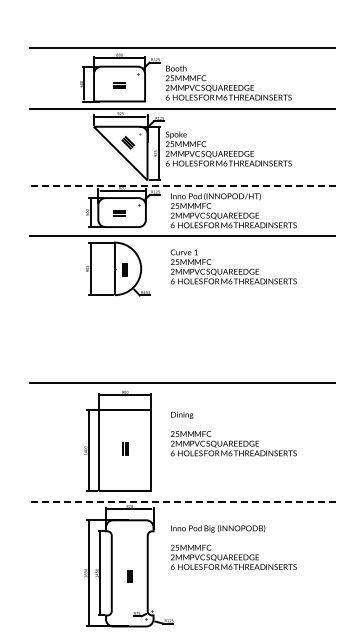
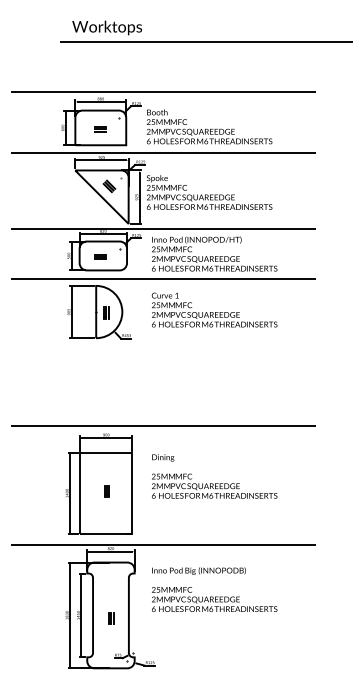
line: (182, 186) -> (163, 229), dashed -> solid
line: (182, 502) -> (163, 544), dashed -> solid

